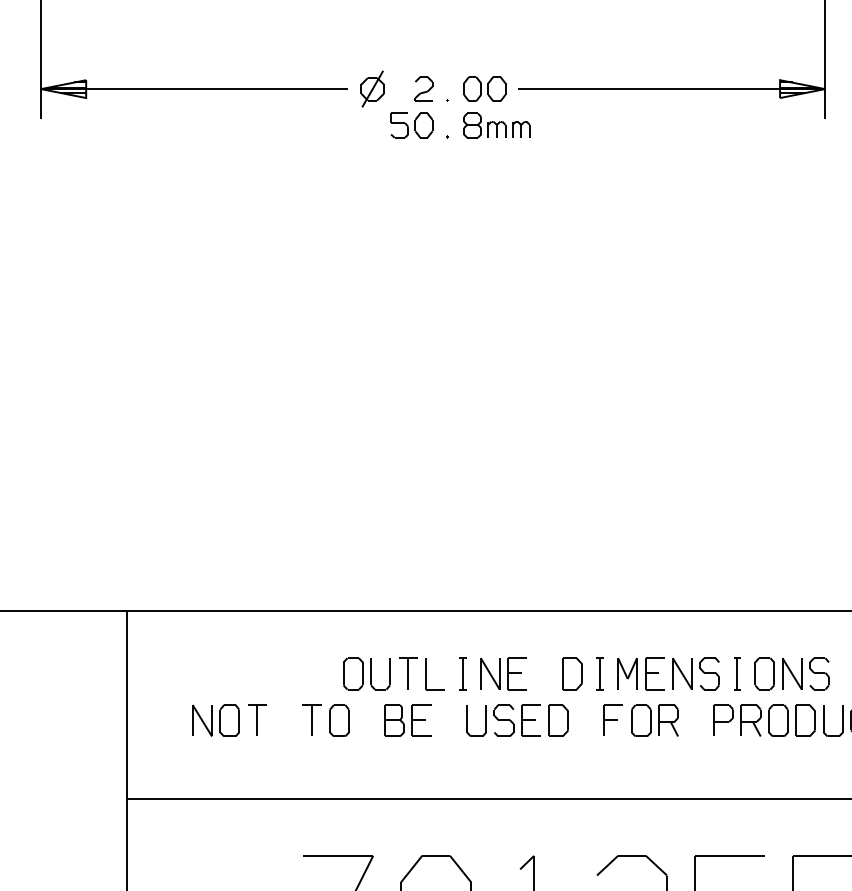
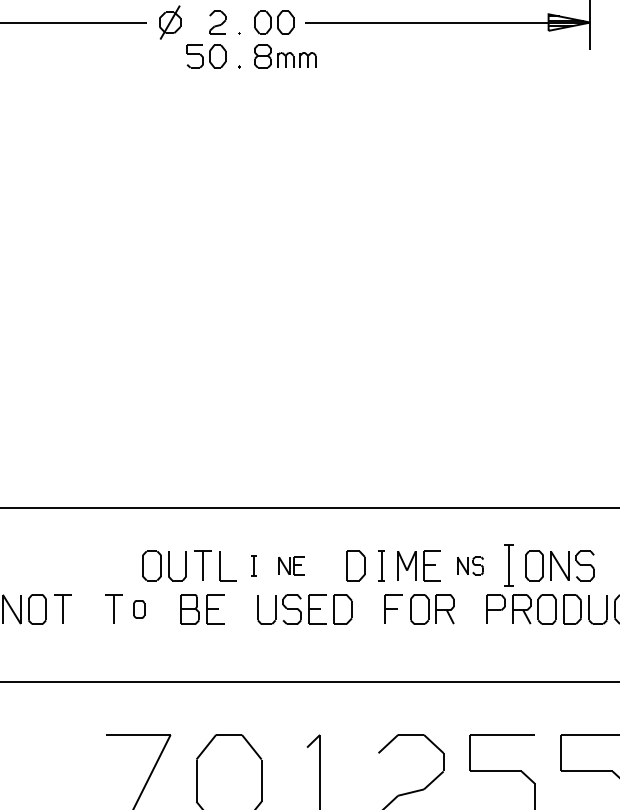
part: (462, 673) -> (253, 565), size x0.7
part: (503, 673) -> (291, 565), size x0.6
part: (695, 673) -> (470, 565), size x0.6
part: (737, 673) -> (509, 565), size x1.4
part: (339, 720) -> (139, 609), size x0.6

